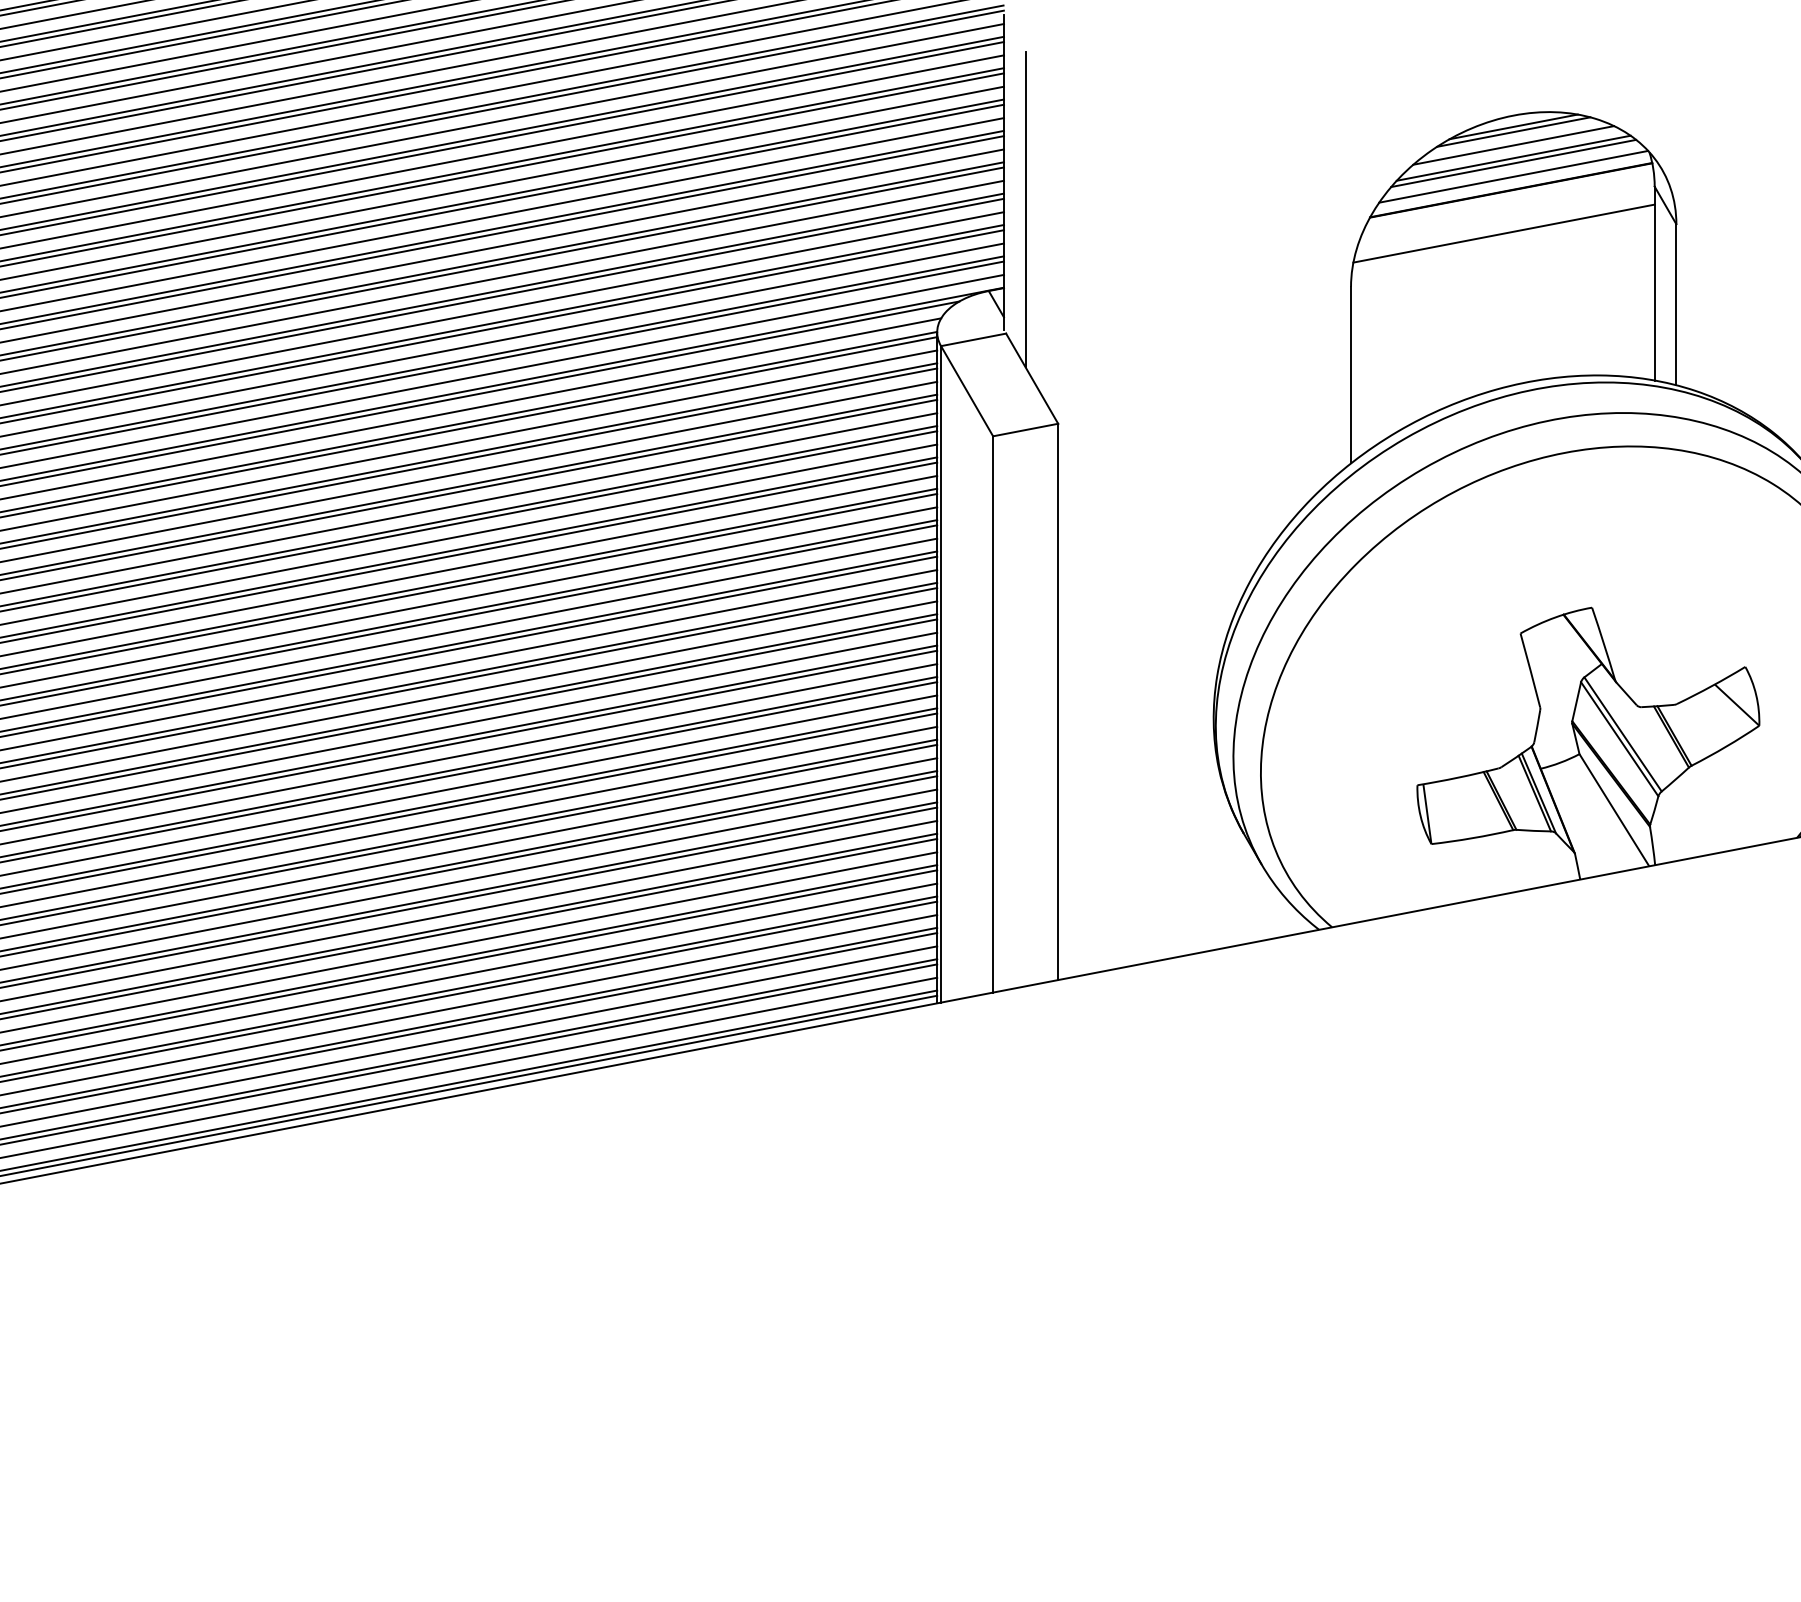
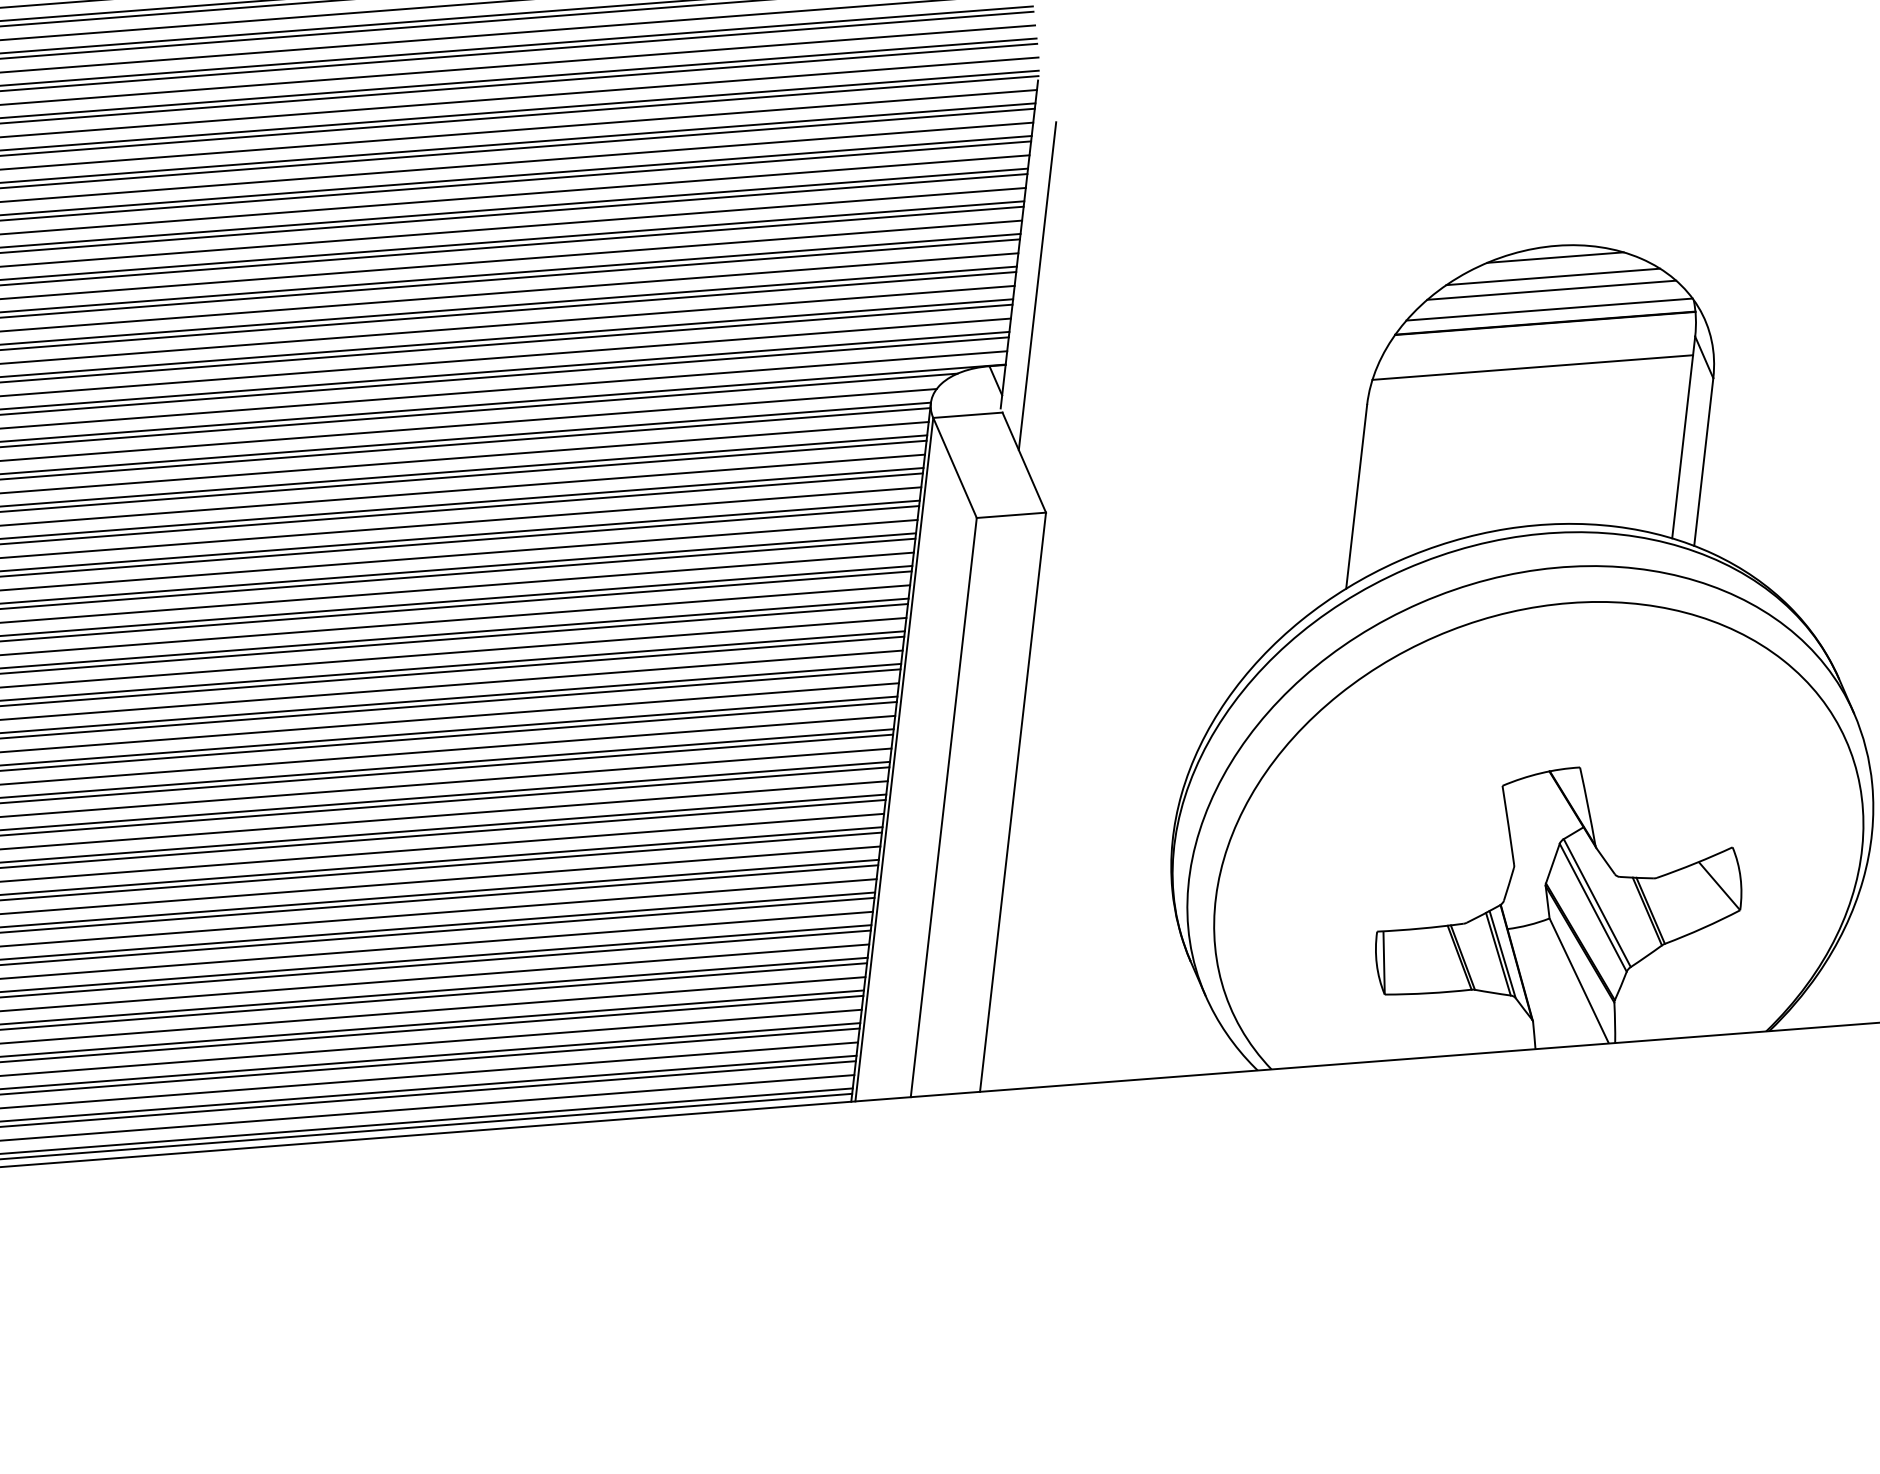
line: (1513, 131) -> (1554, 262), removed
line: (1513, 163) -> (1550, 295), removed

